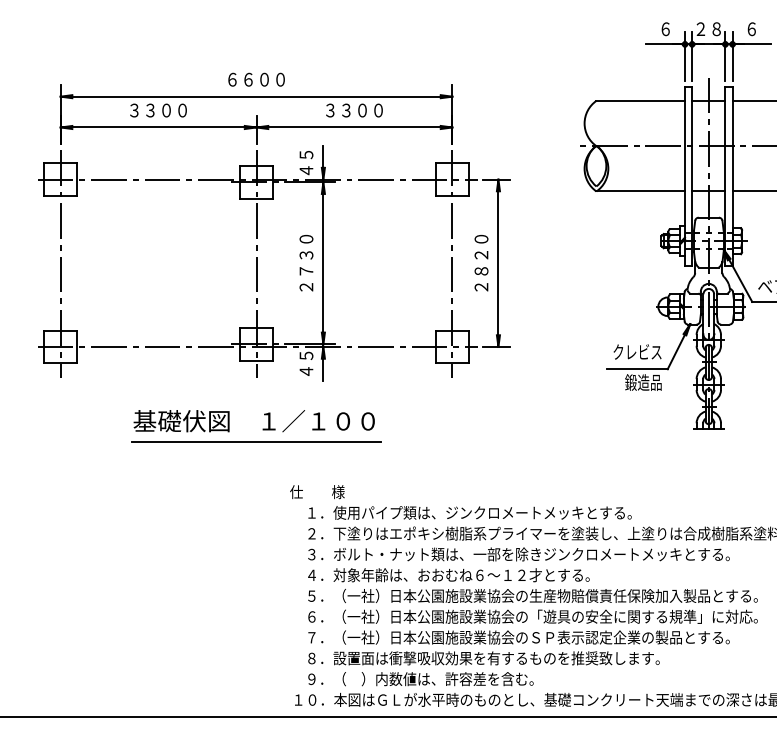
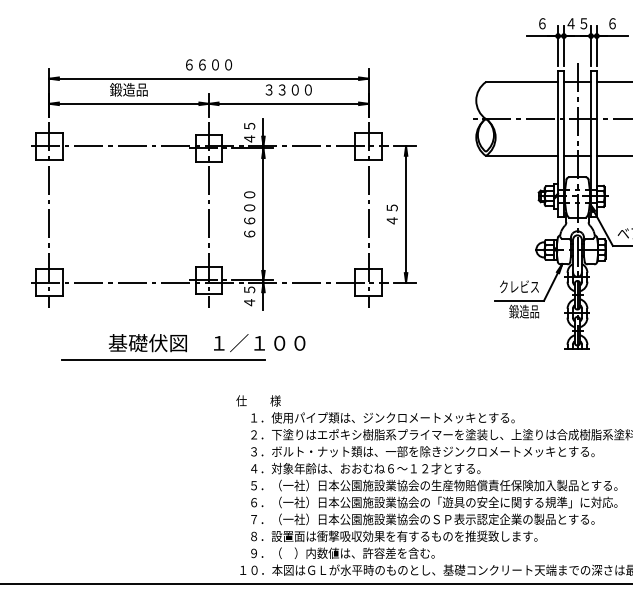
text: (708, 28) -> (577, 23), ２８ -> ４５
text: (158, 109) -> (129, 89), ３３００ -> 鍛造品
text: (481, 262) -> (392, 213), ２８２０ -> ４５
text: (306, 271) -> (249, 221), ２７３０ -> ６６００
line: (256, 441) -> (163, 359), moved

